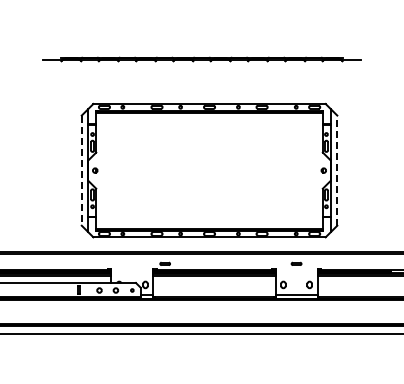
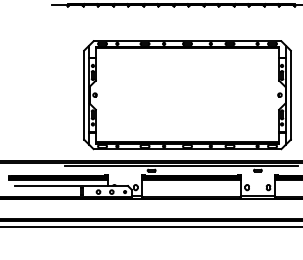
line: (337, 170) -> (291, 95), dashed -> solid
line: (81, 171) -> (83, 95), dashed -> solid
line: (201, 258) -> (181, 166), added

